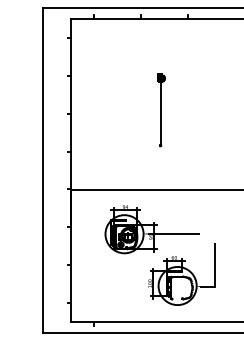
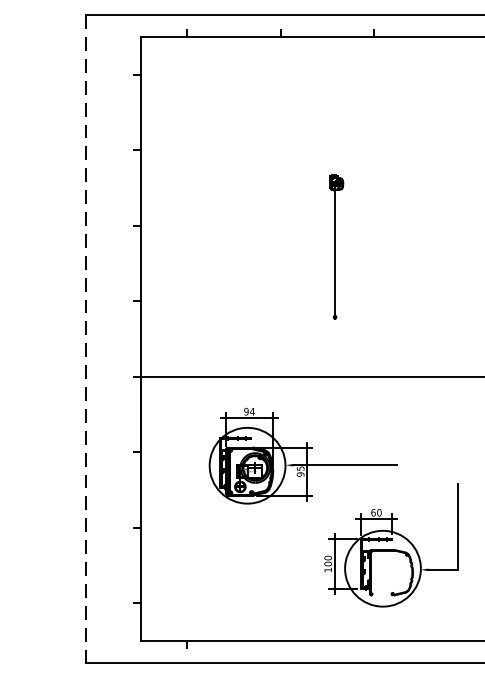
part: (161, 110) -> (336, 247), moved
line: (43, 170) -> (86, 338), solid -> dashed
part: (181, 274) -> (390, 545), moved

